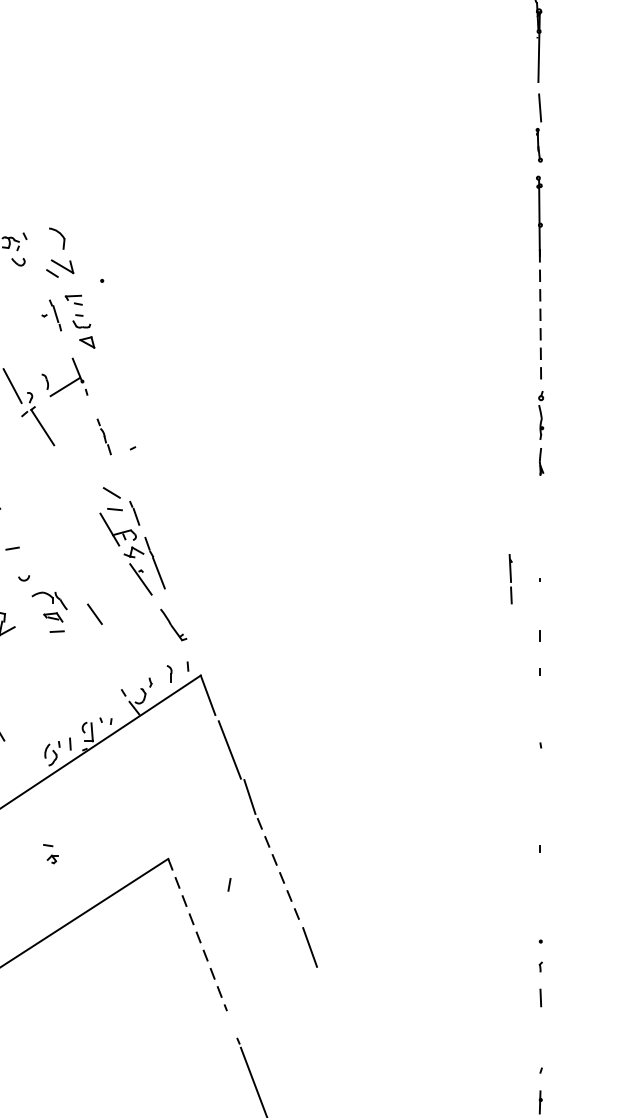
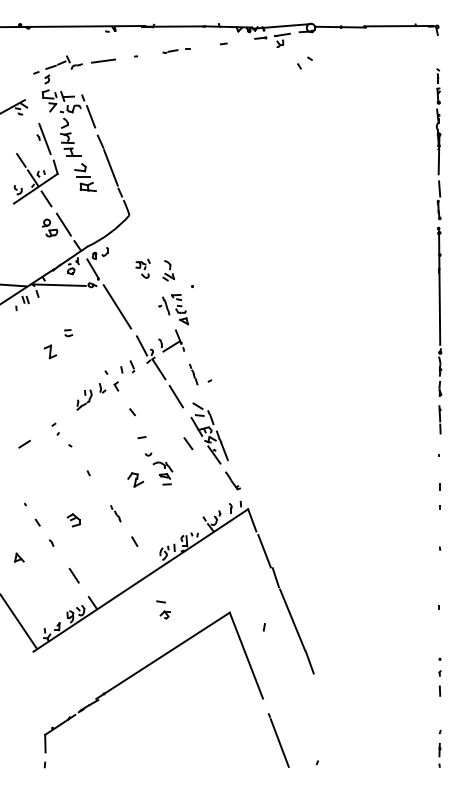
part: (59, 252) -> (168, 270), size x0.71
line: (539, 318) -> (439, 307), dashed -> solid
line: (72, 475) -> (175, 396), added
line: (509, 578) -> (439, 419), moved
line: (95, 614) -> (188, 443), moved
part: (50, 853) -> (163, 609), size x1.67
line: (279, 872) -> (292, 620), dashed -> solid
line: (197, 936) -> (246, 656), dashed -> solid

